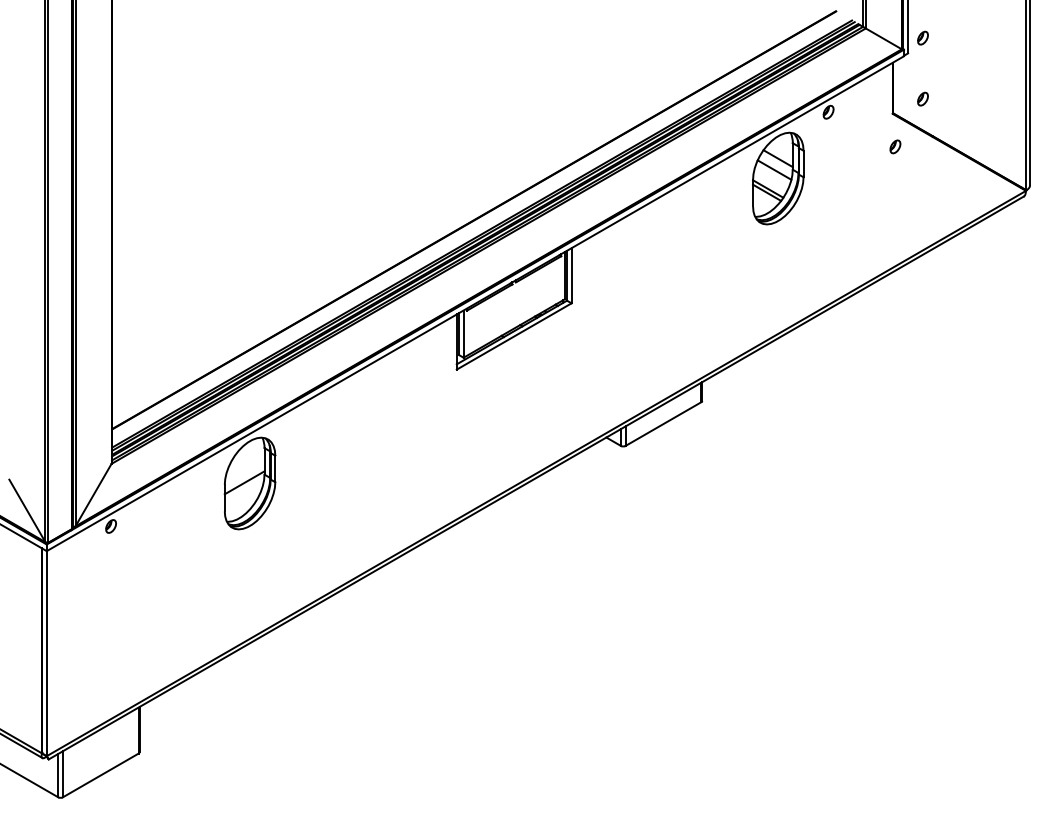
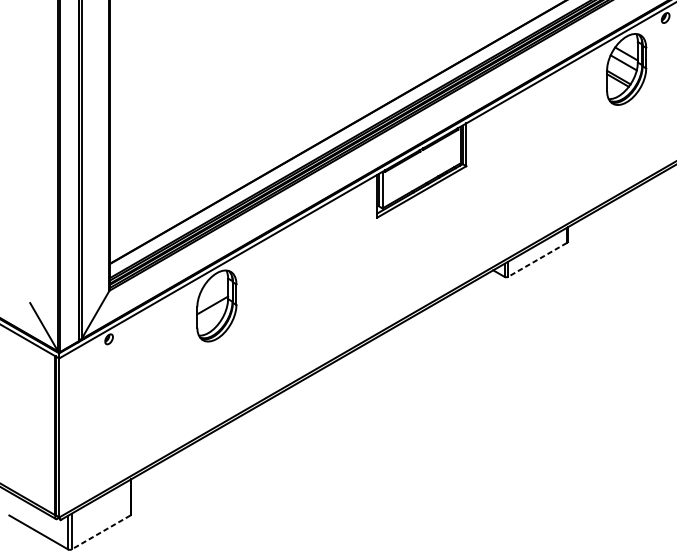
line: (663, 424) -> (537, 260), solid -> dashed
line: (100, 775) -> (100, 532), solid -> dashed

